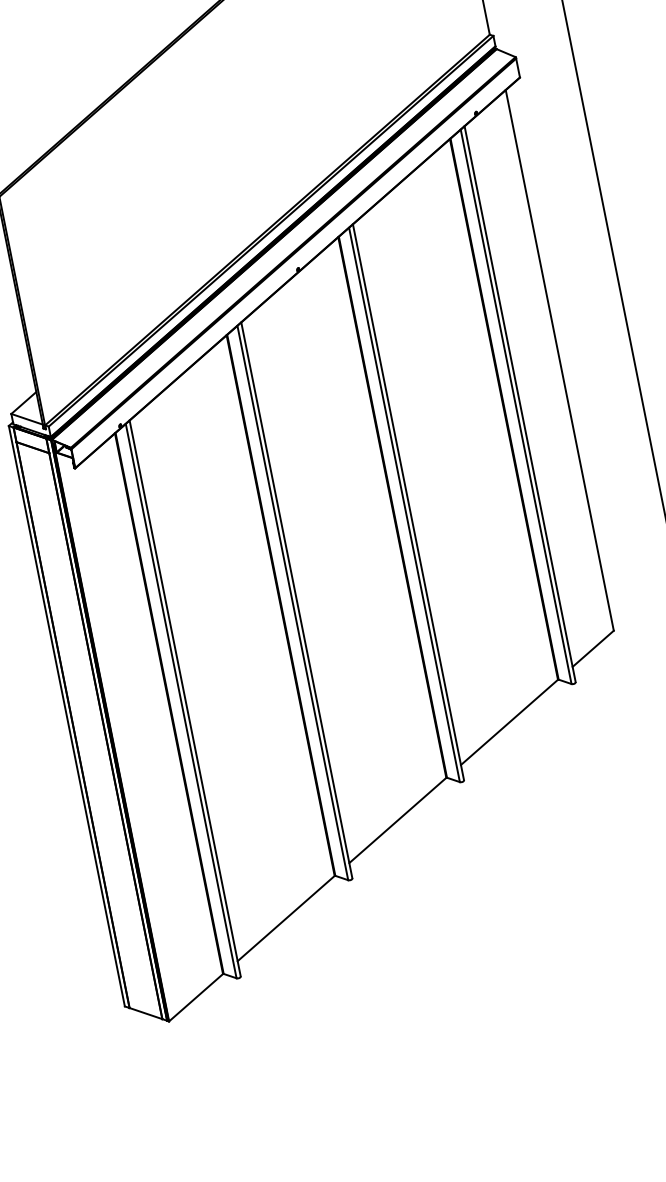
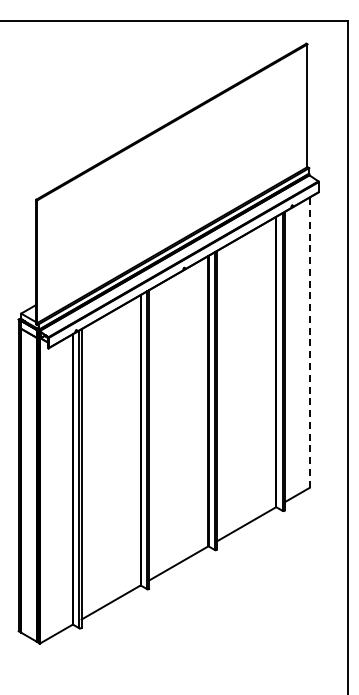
line: (558, 360) -> (309, 342), solid -> dashed

